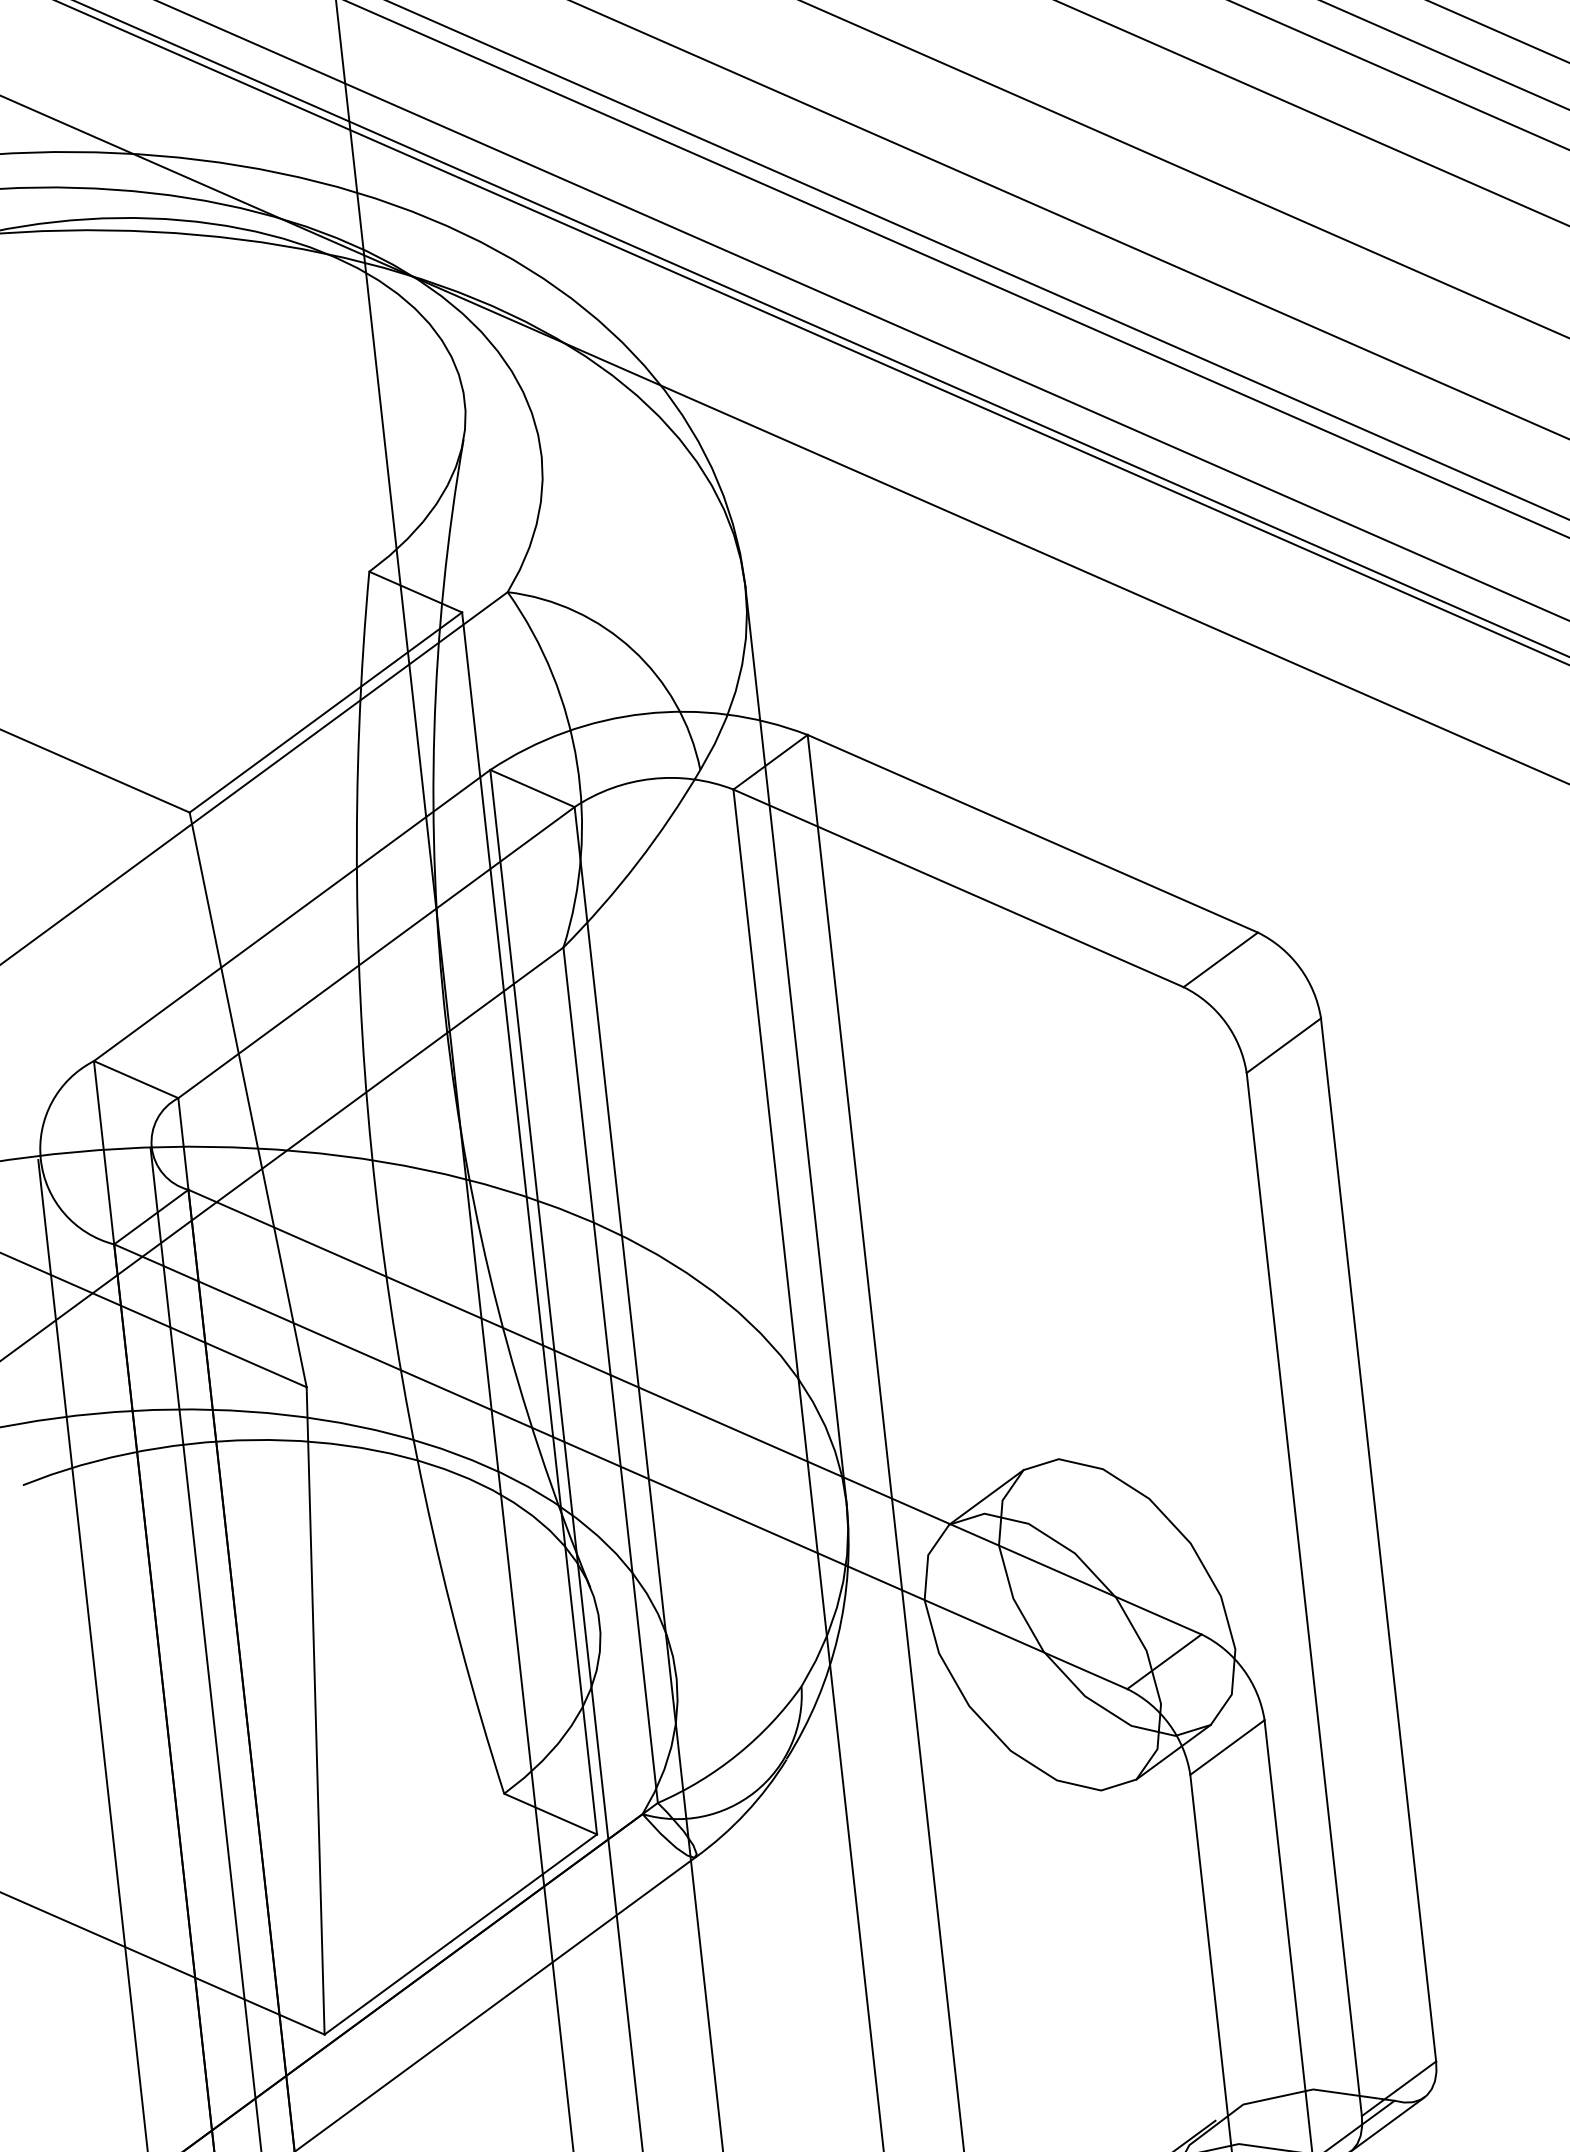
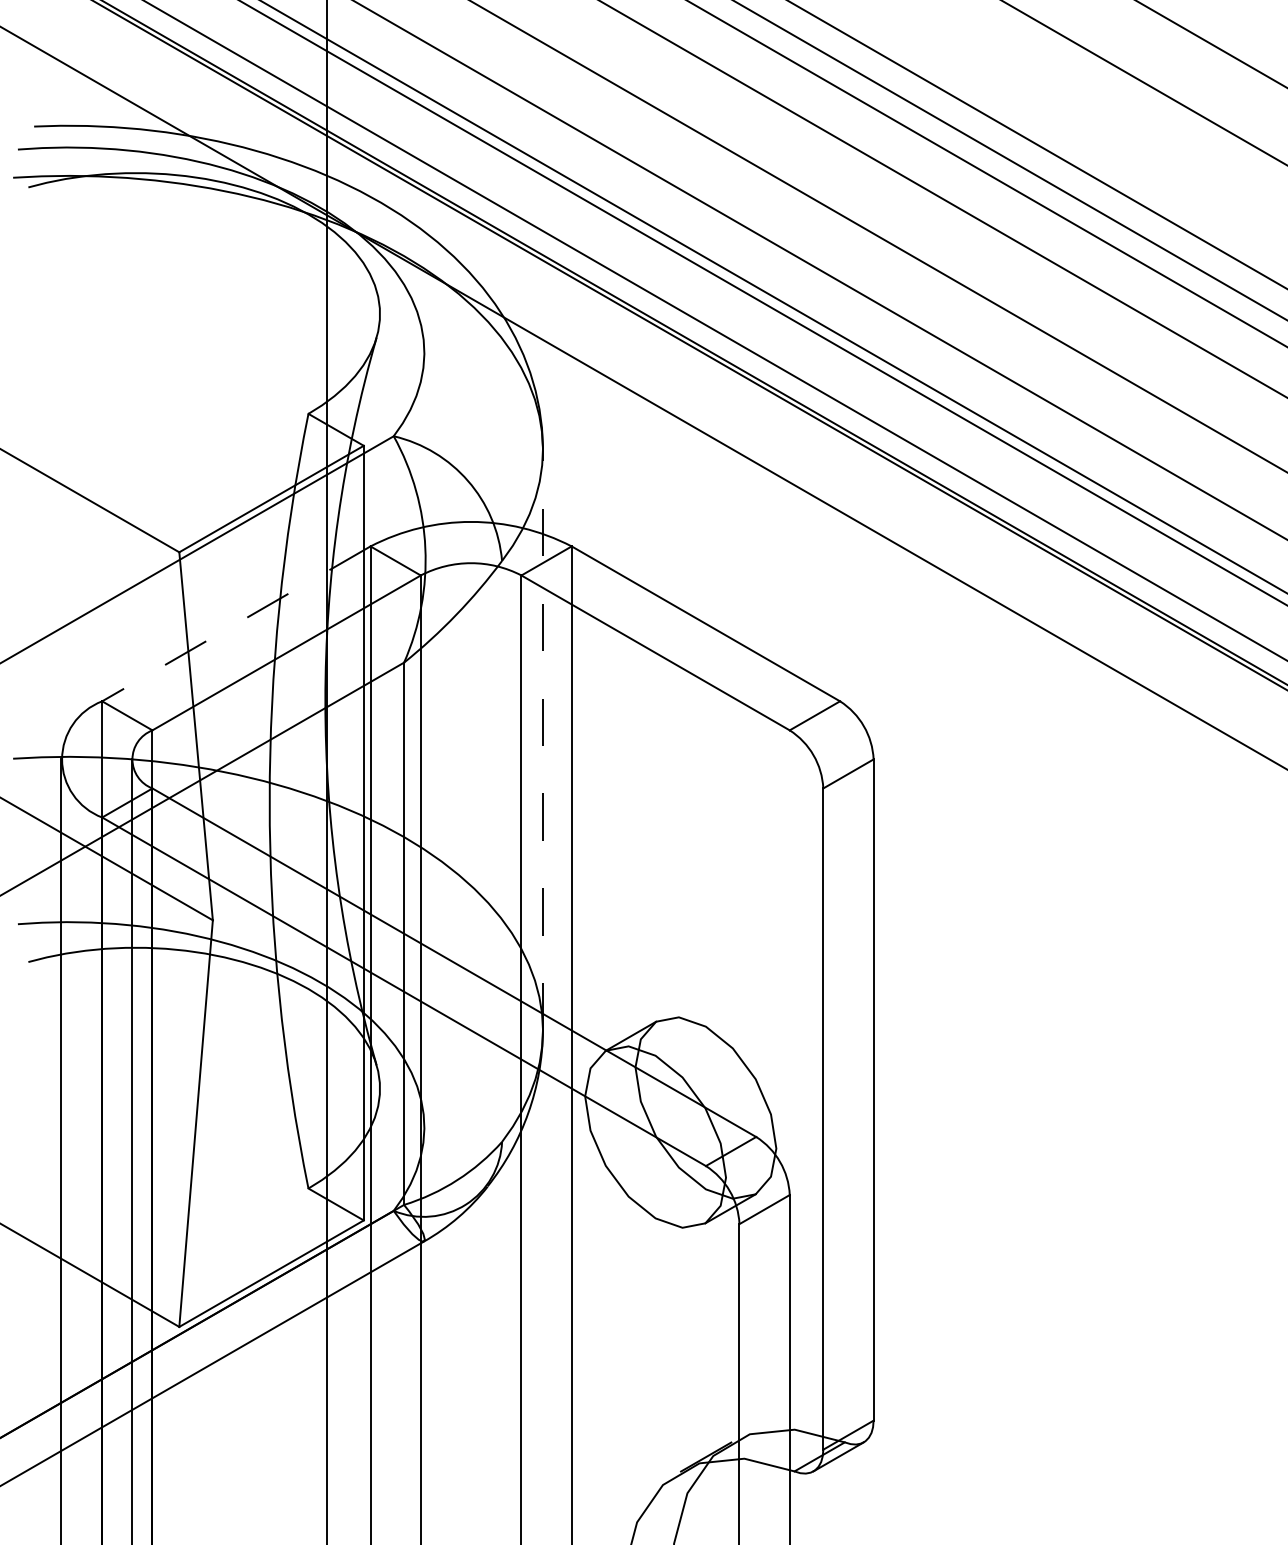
line: (292, 914) -> (236, 623), solid -> dashed
line: (796, 1044) -> (543, 739), solid -> dashed

